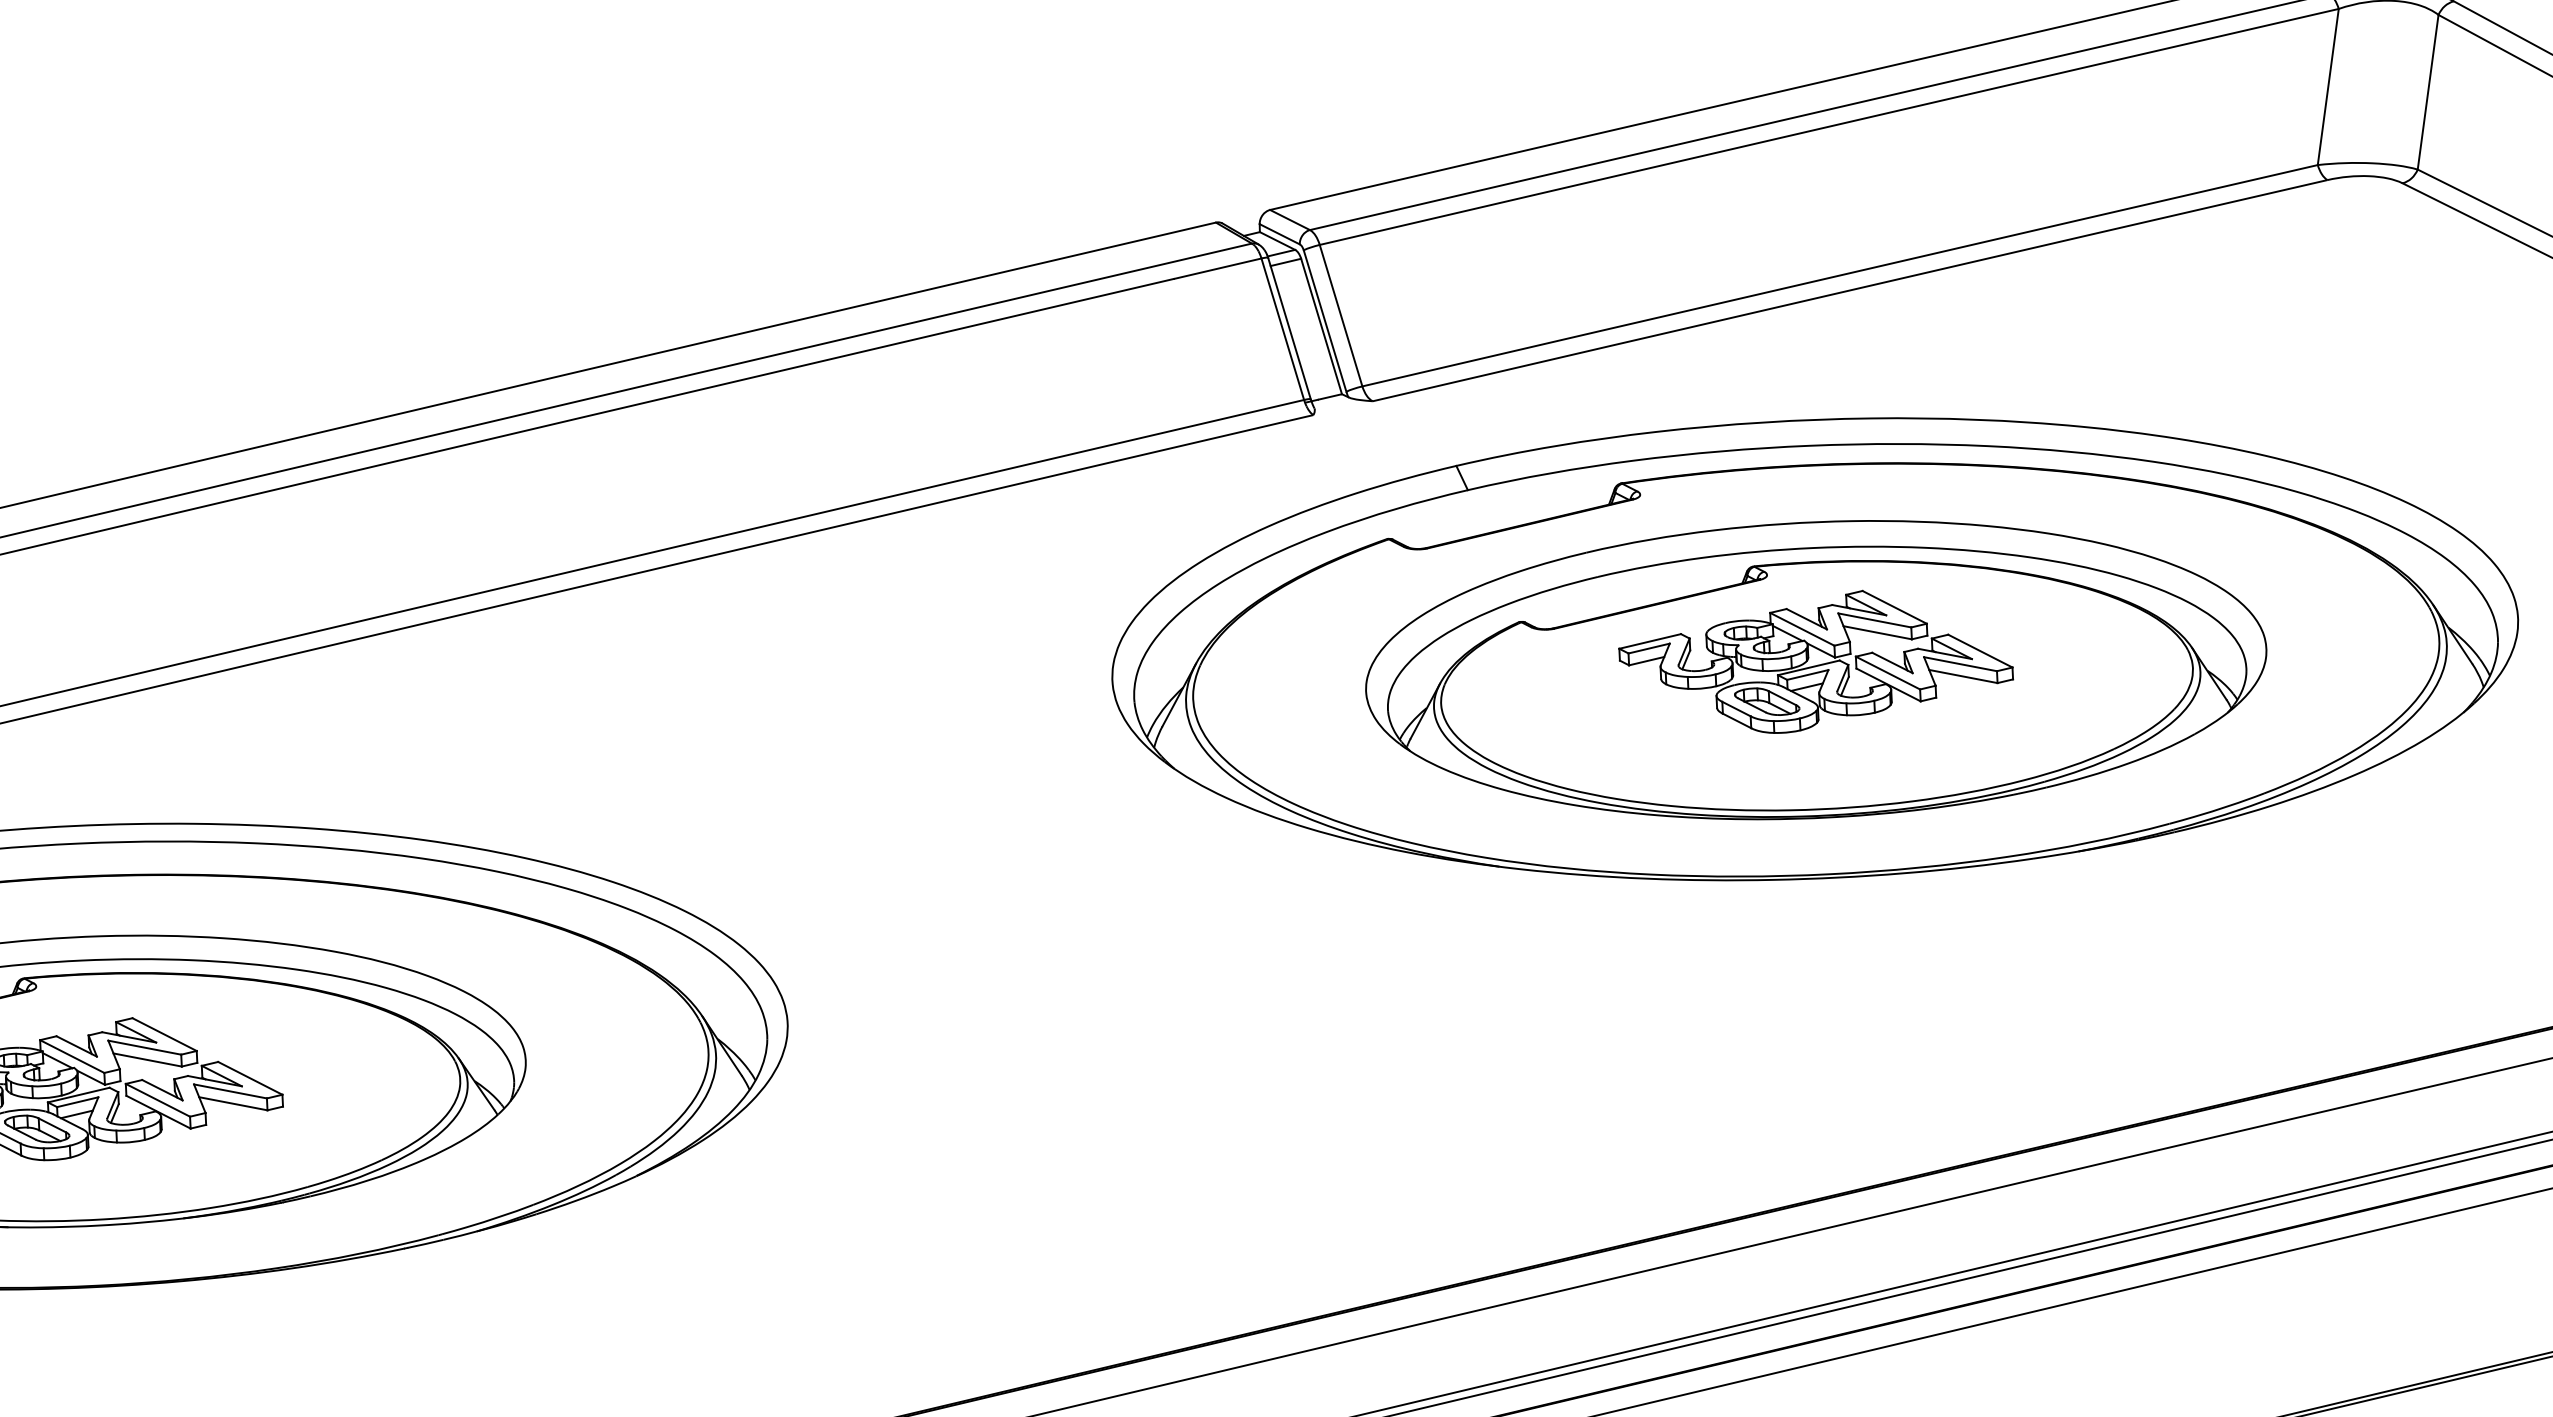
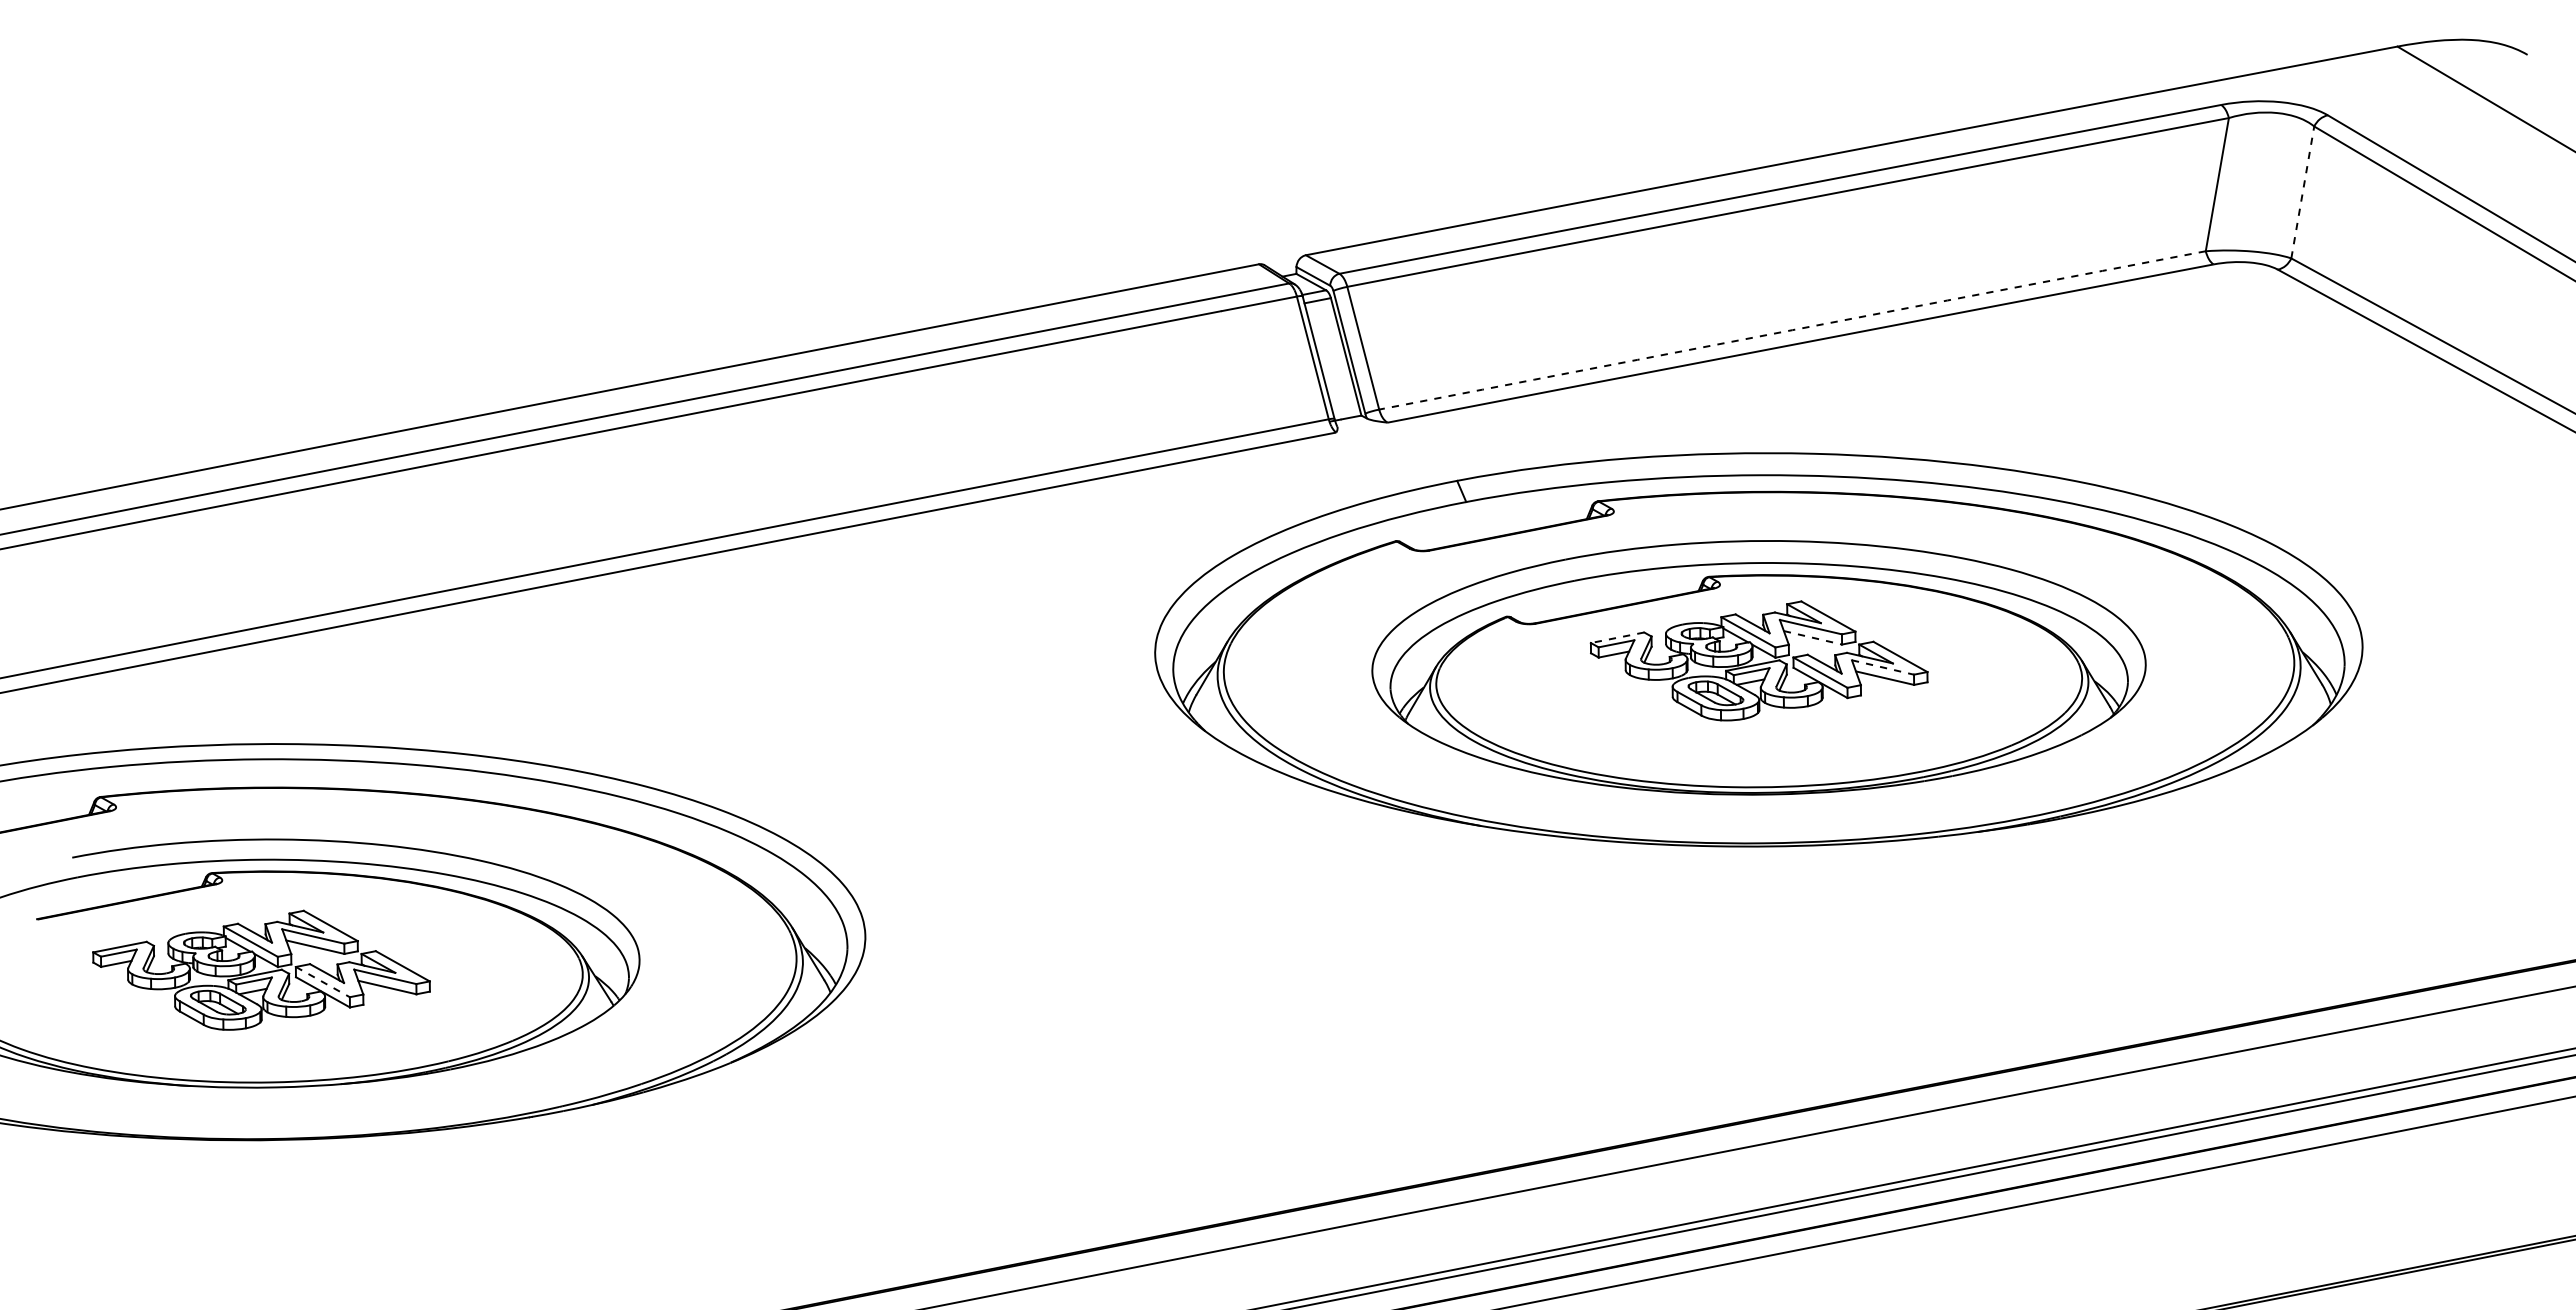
line: (2427, 92) -> (2302, 192), solid -> dashed
arc: (1840, 275) -> (1792, 330), solid -> dashed
line: (1877, 632) -> (1812, 637), solid -> dashed
line: (1650, 641) -> (1617, 637), solid -> dashed
line: (1959, 664) -> (1882, 667), solid -> dashed
line: (157, 1100) -> (322, 982), solid -> dashed

